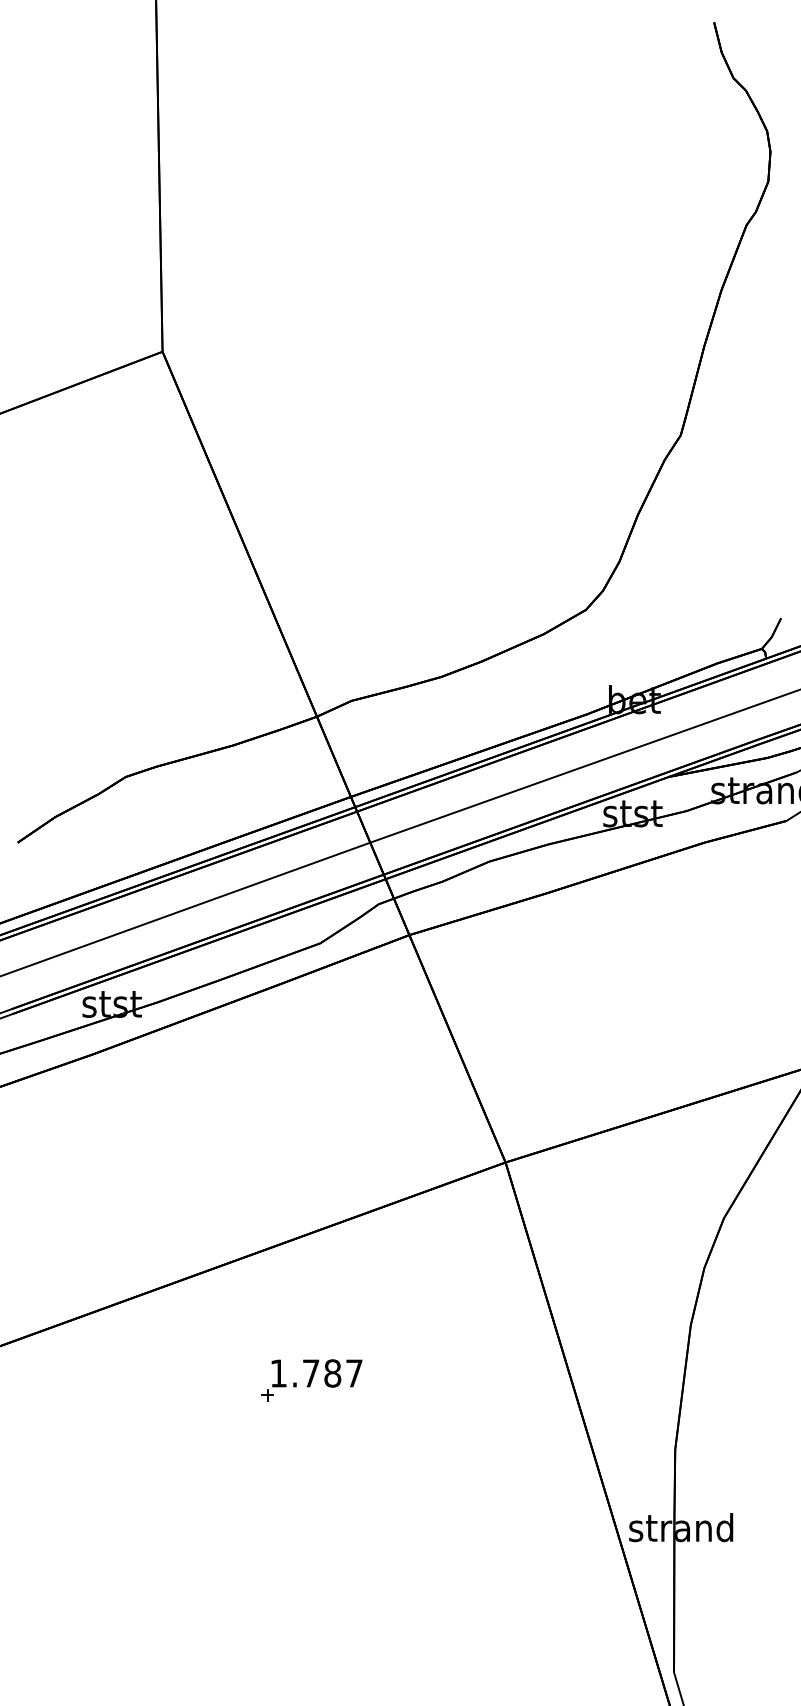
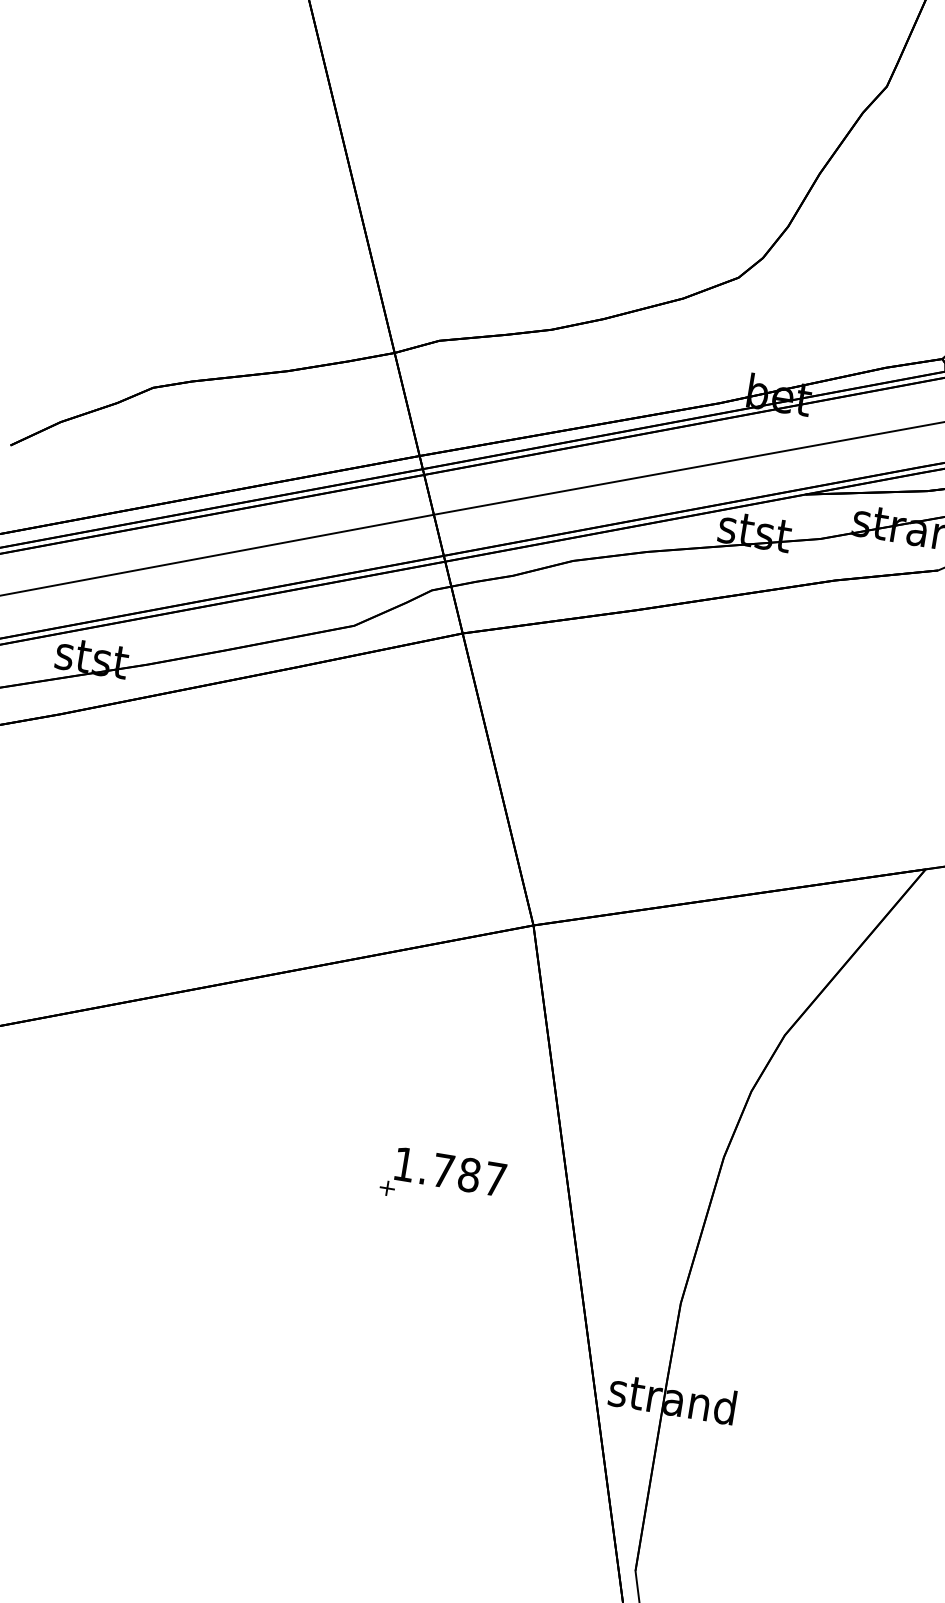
part: (311, 1380) -> (442, 1179), moved

